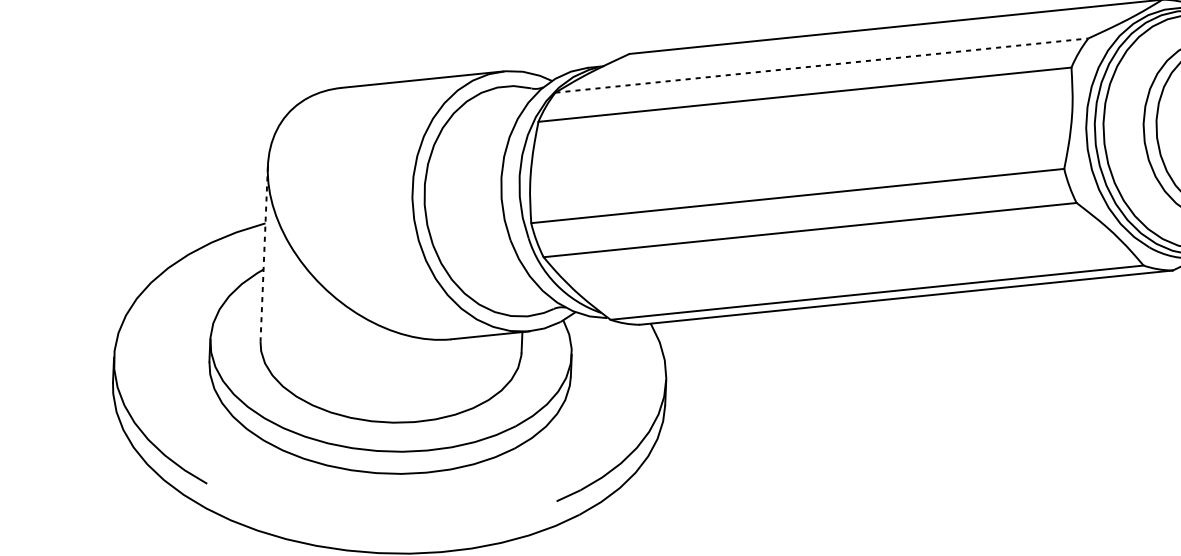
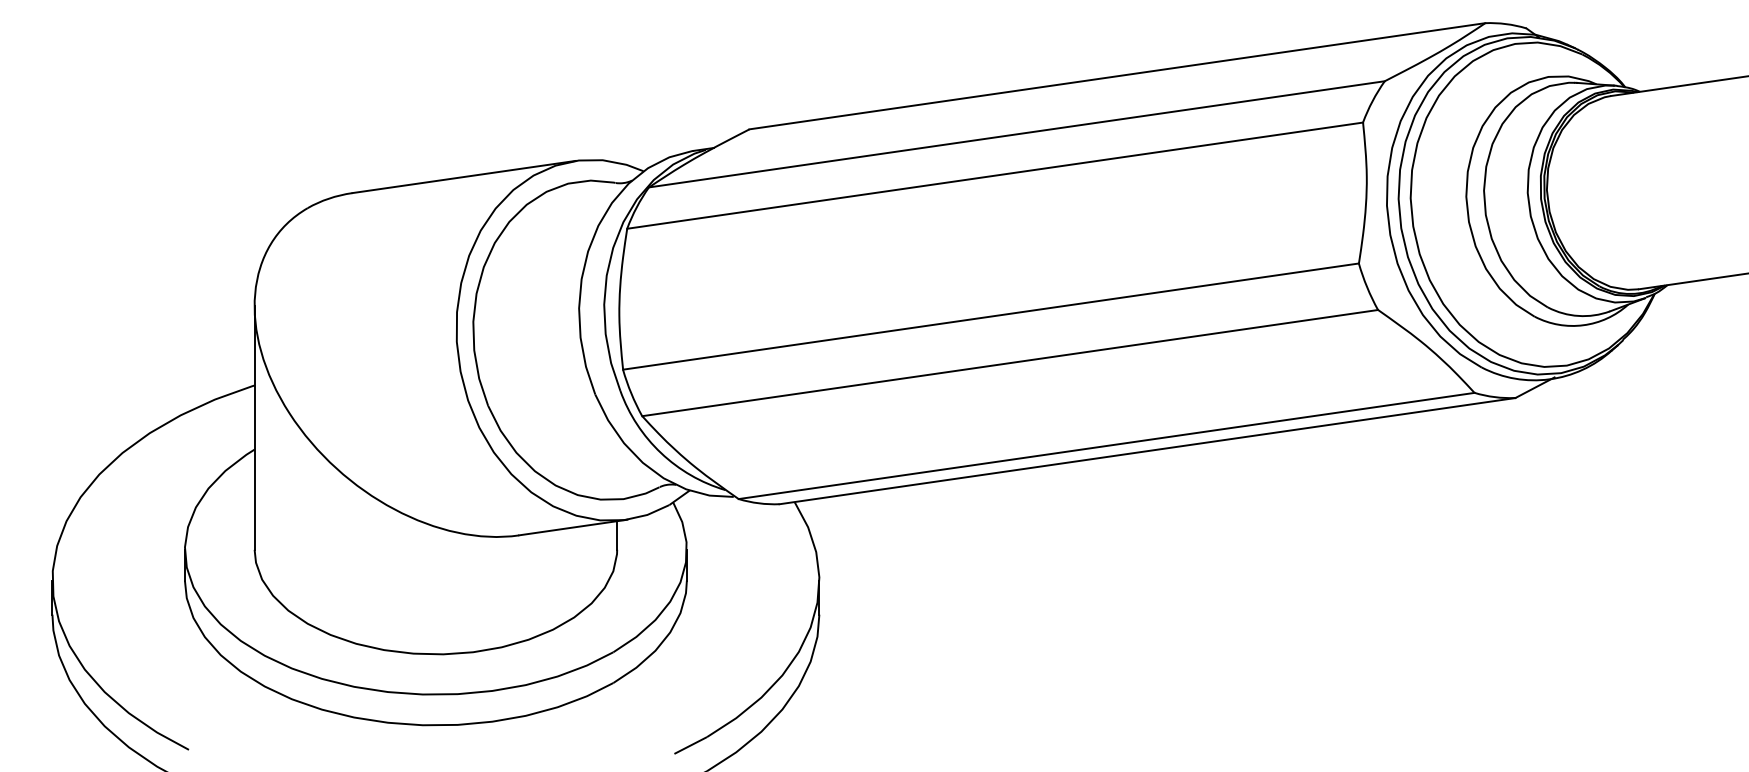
line: (821, 65) -> (1016, 134), dashed -> solid
line: (264, 254) -> (254, 428), dashed -> solid

